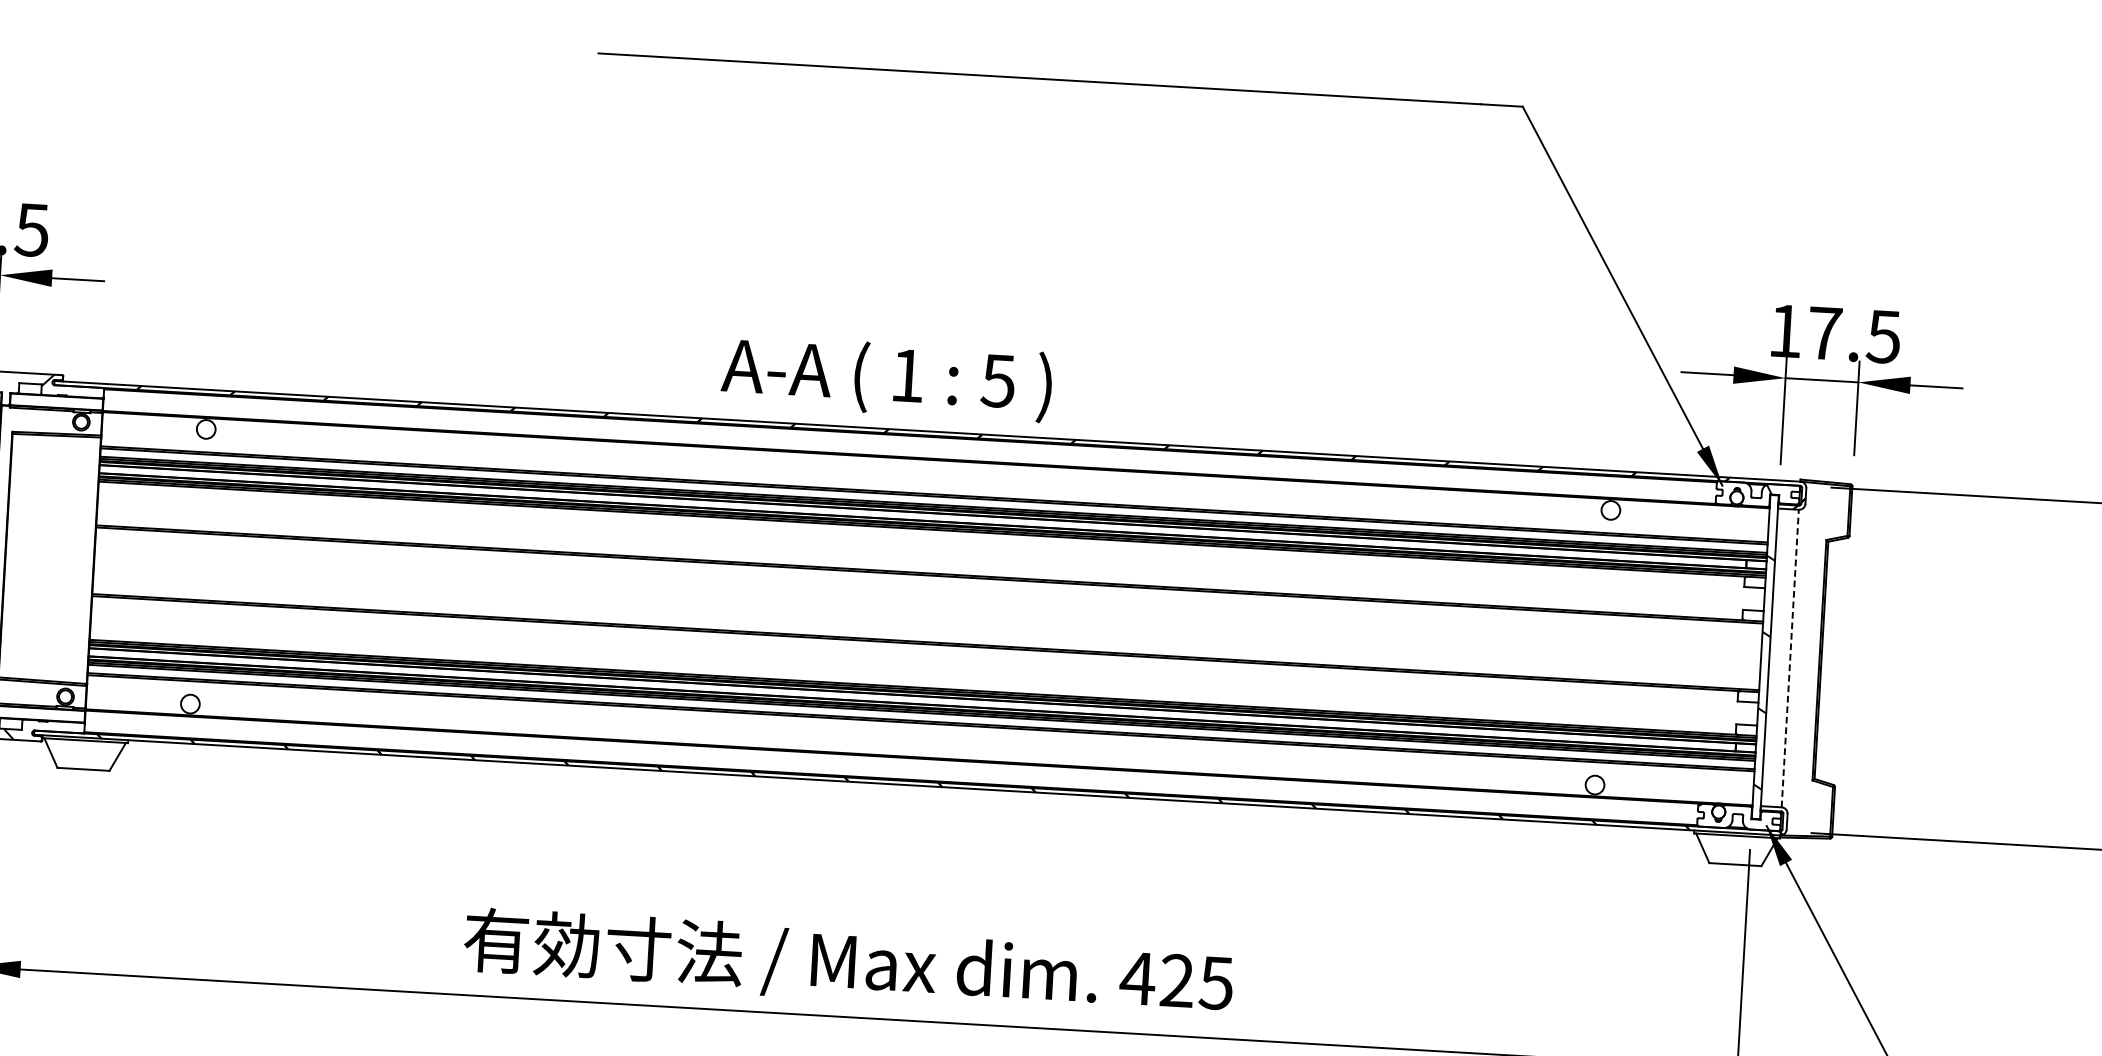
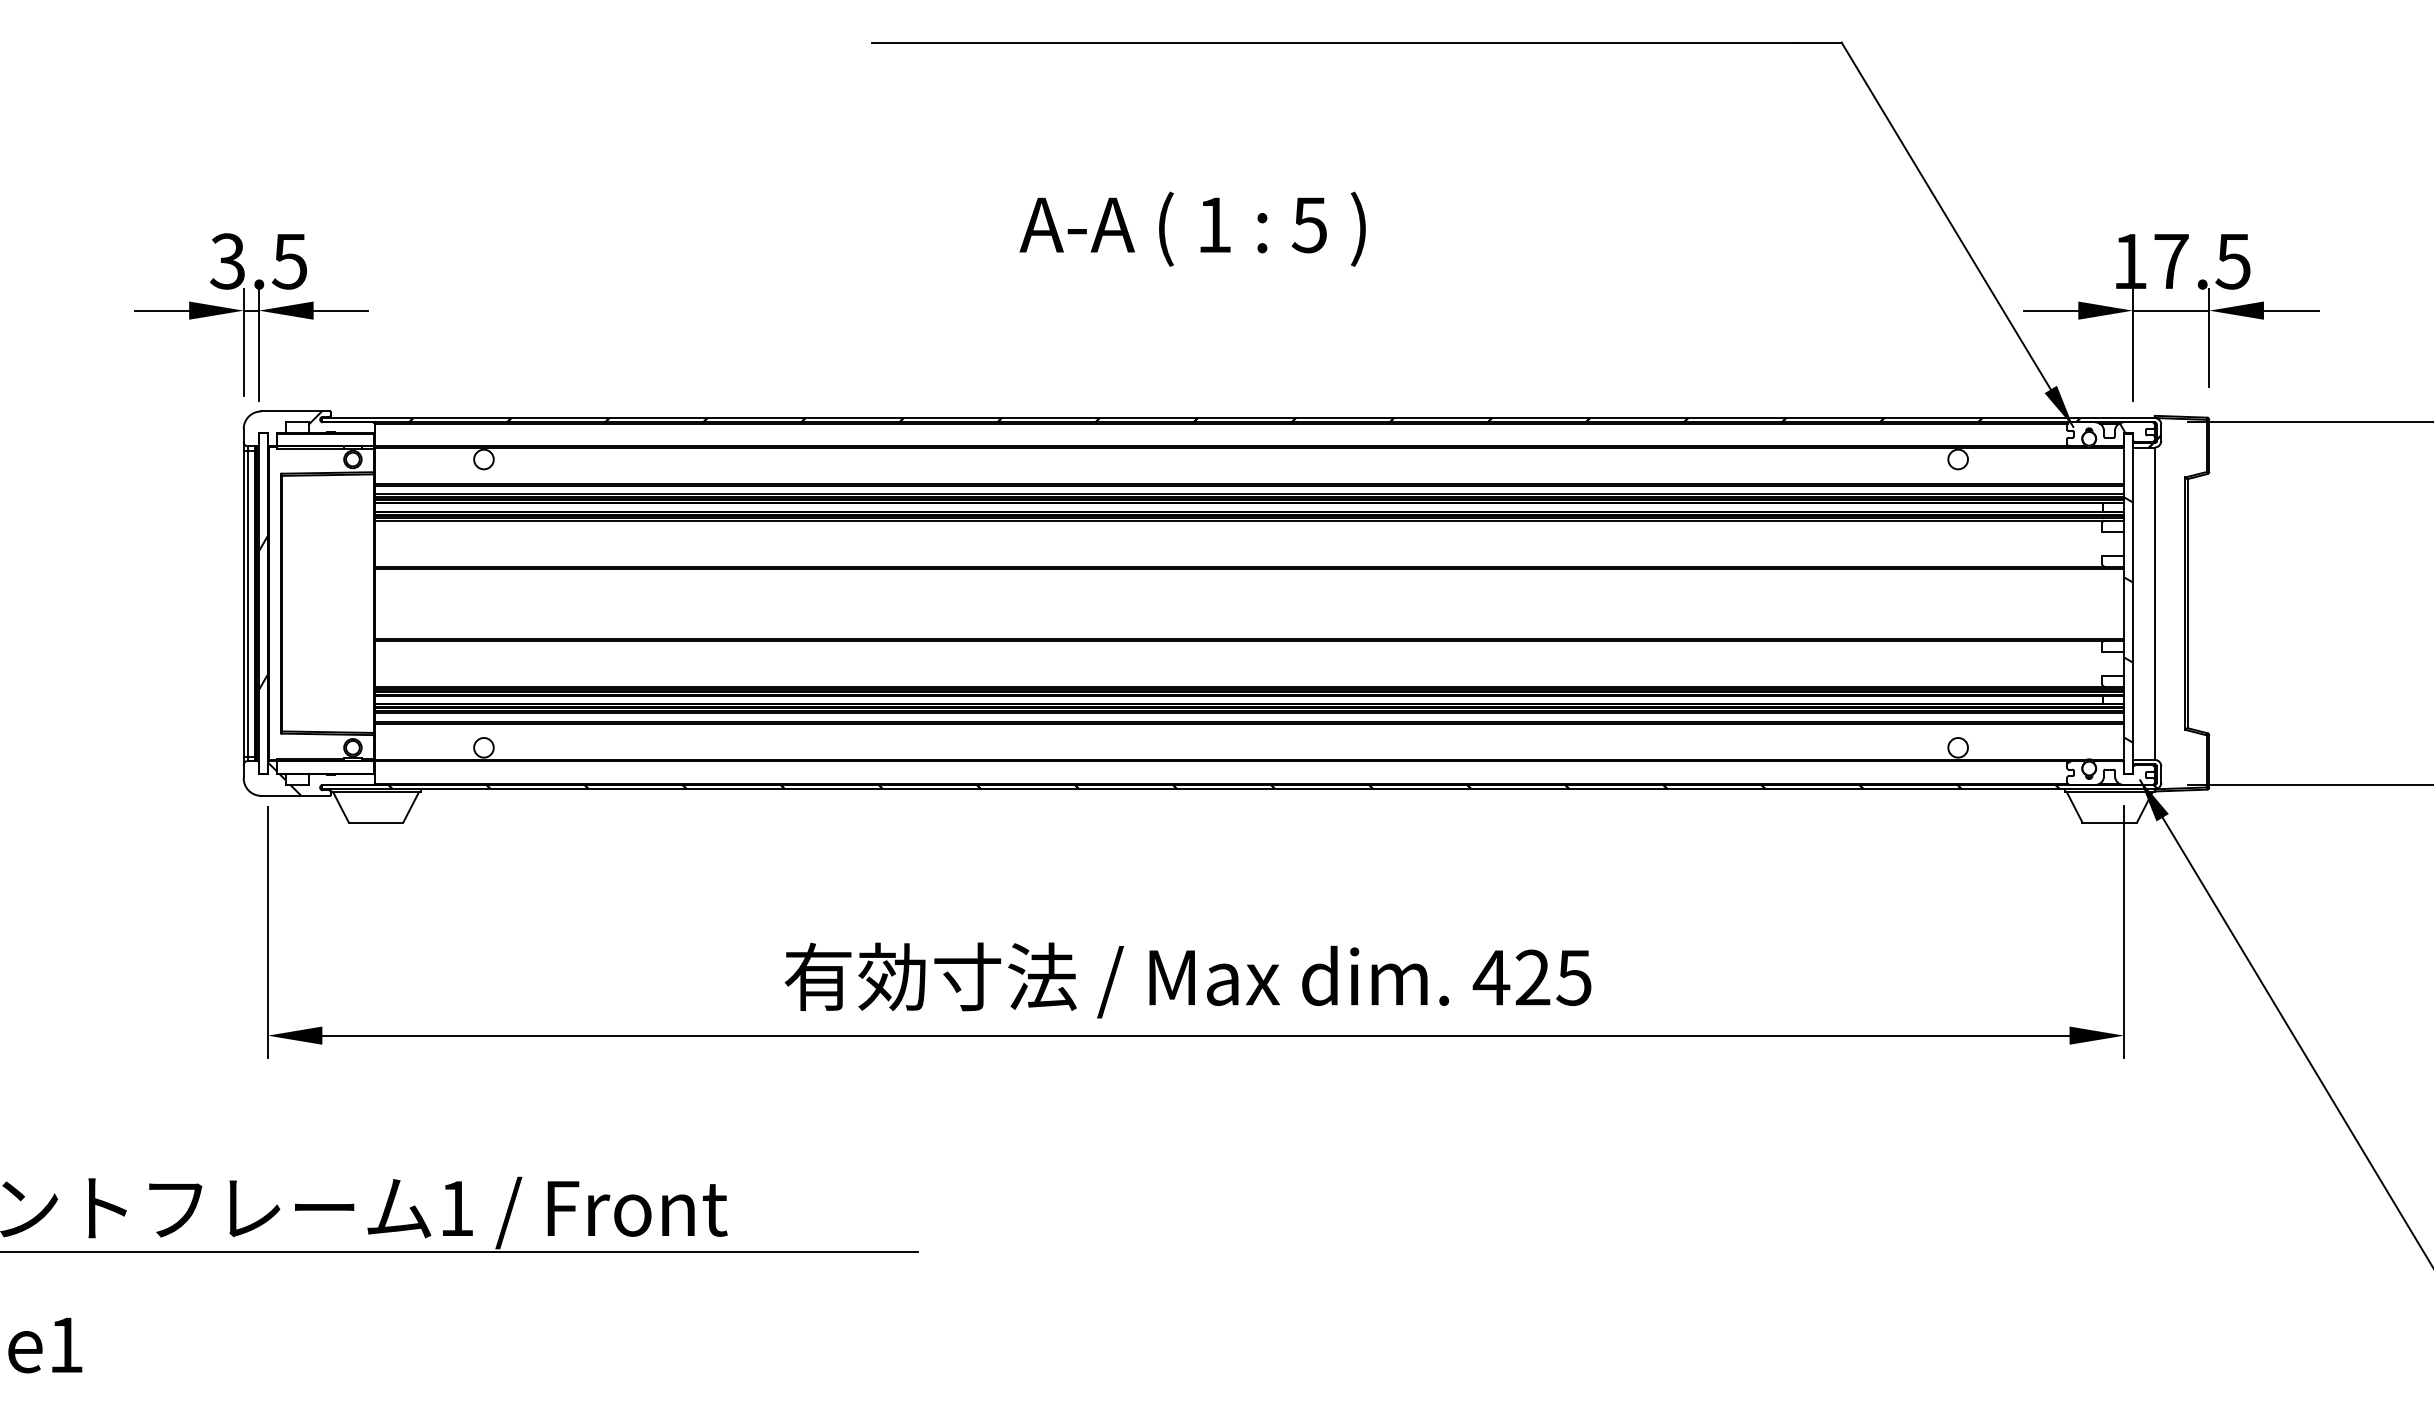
text: (886, 377) -> (1192, 228), moved
line: (1790, 658) -> (2154, 603), dashed -> solid

